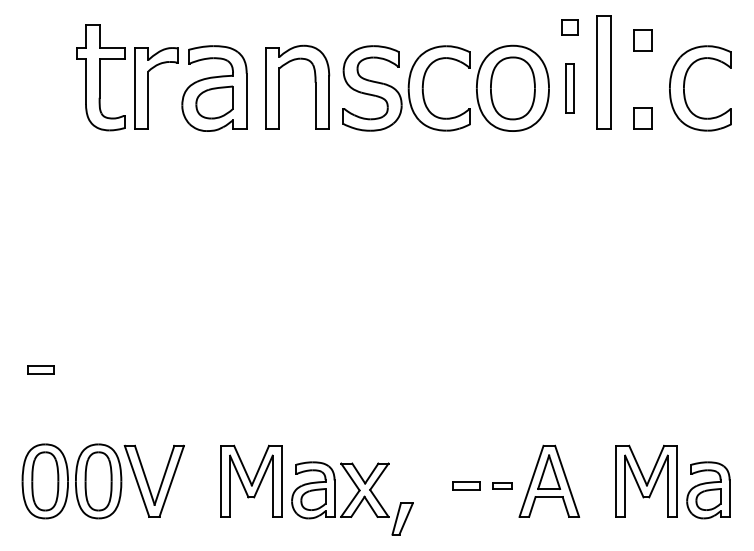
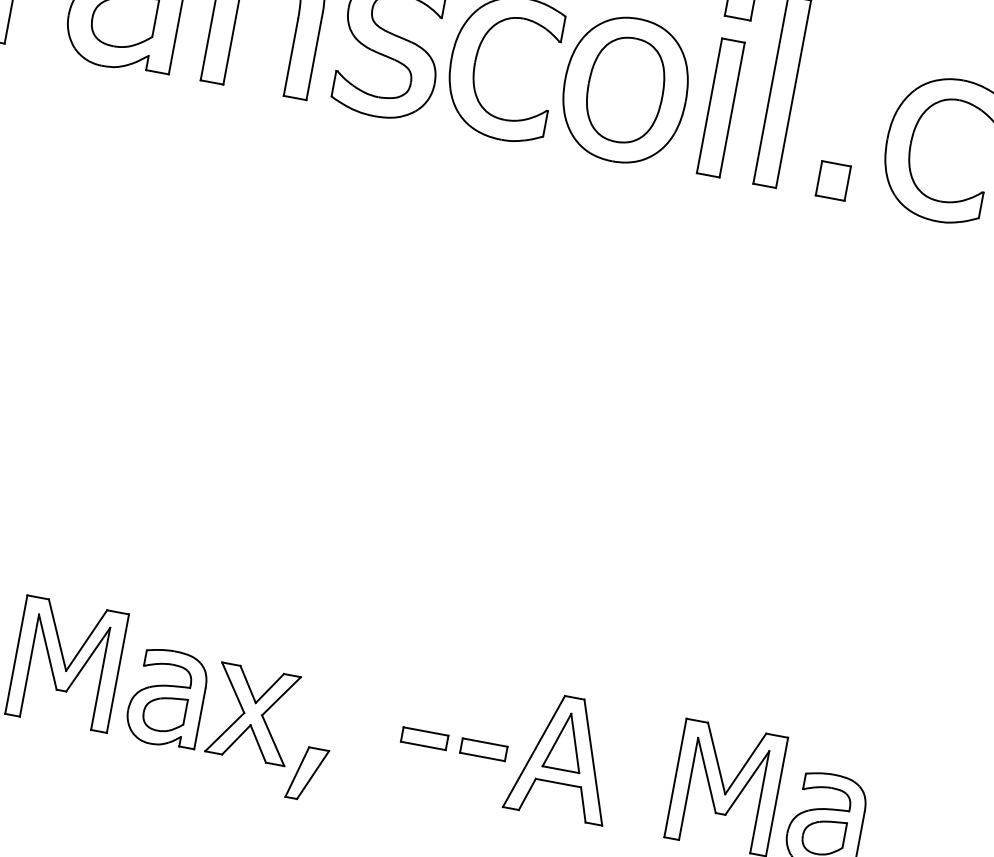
part: (642, 40) -> (856, 50), removed
part: (569, 88) -> (719, 107), size x1.67
part: (502, 485) -> (484, 749), size x1.43

